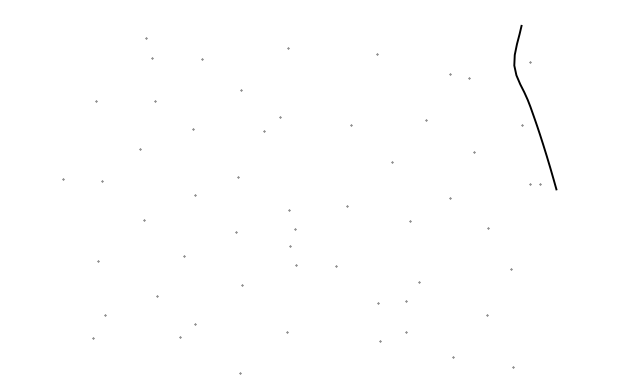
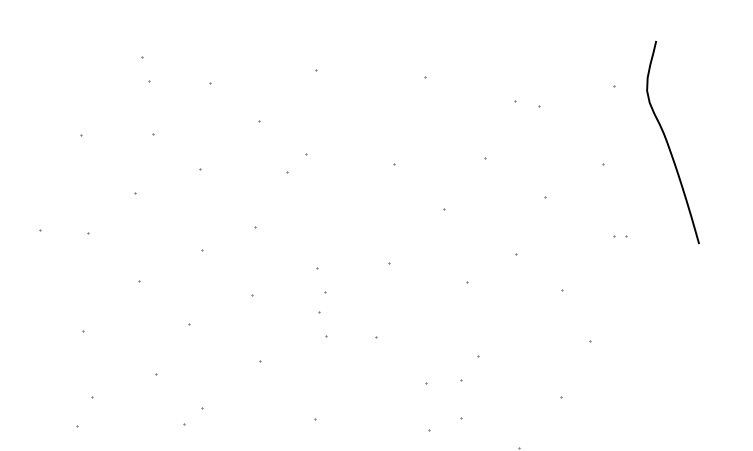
curve: (532, 109) -> (669, 144), moved

